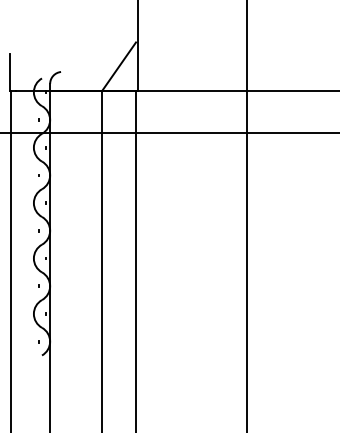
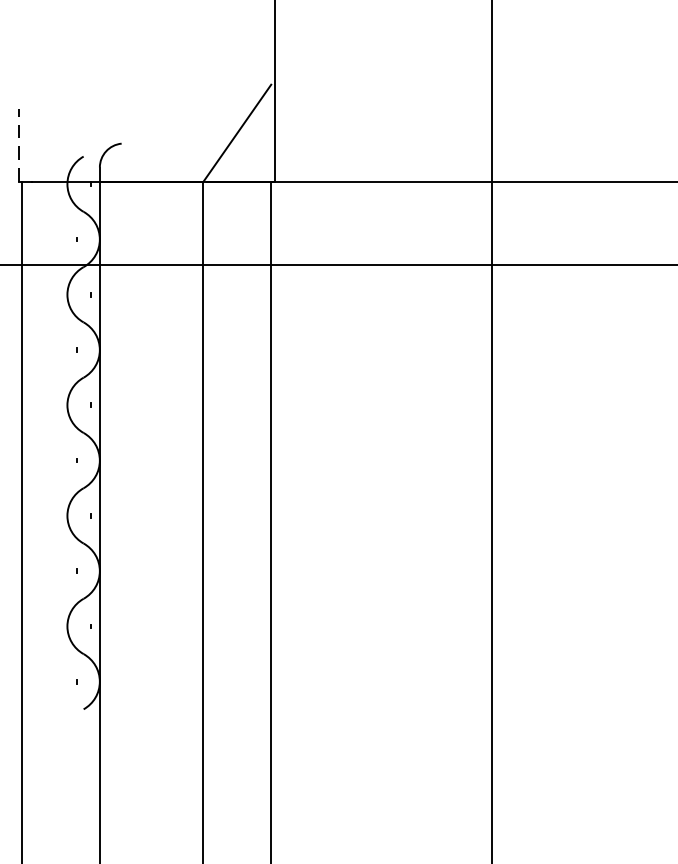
line: (9, 72) -> (18, 144), solid -> dashed

